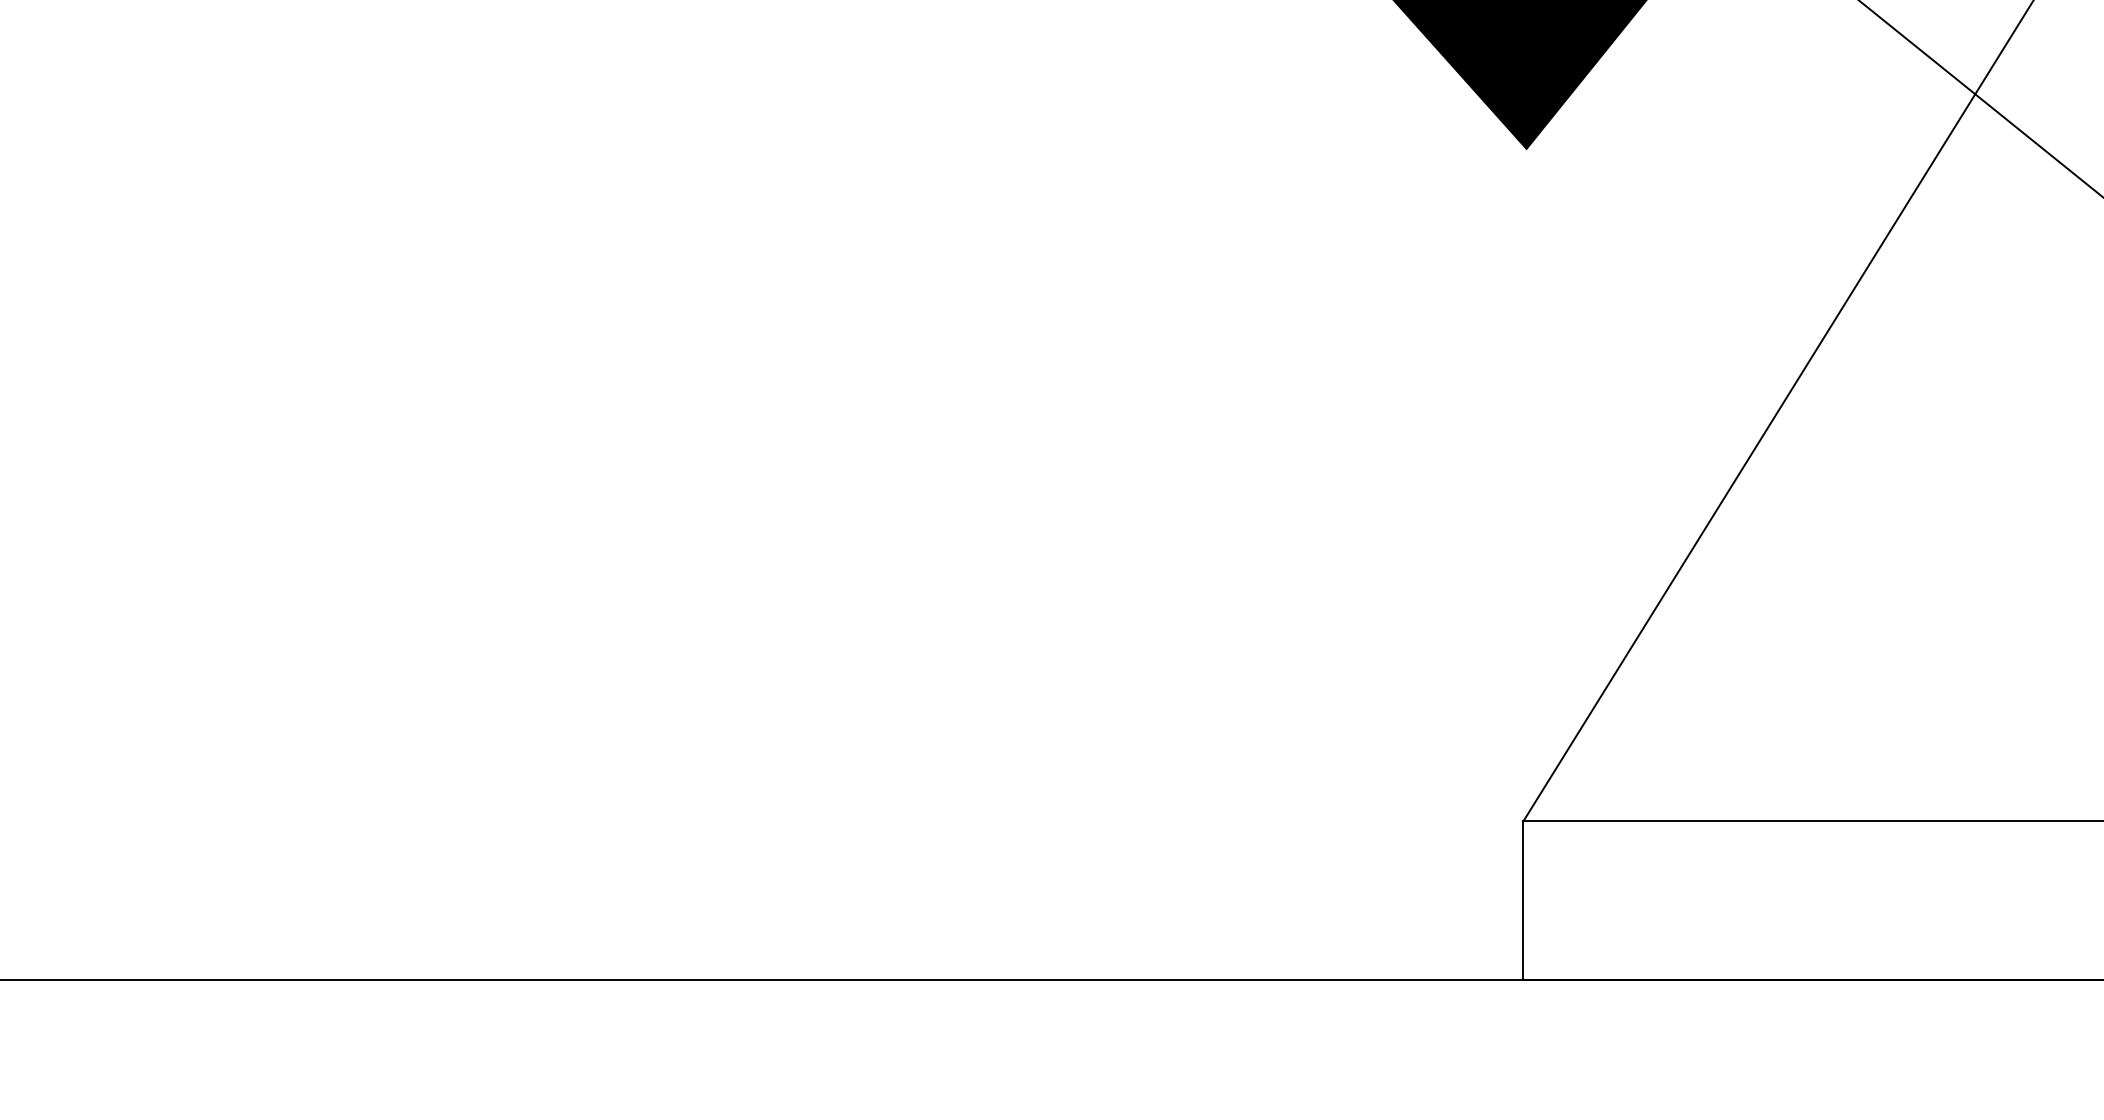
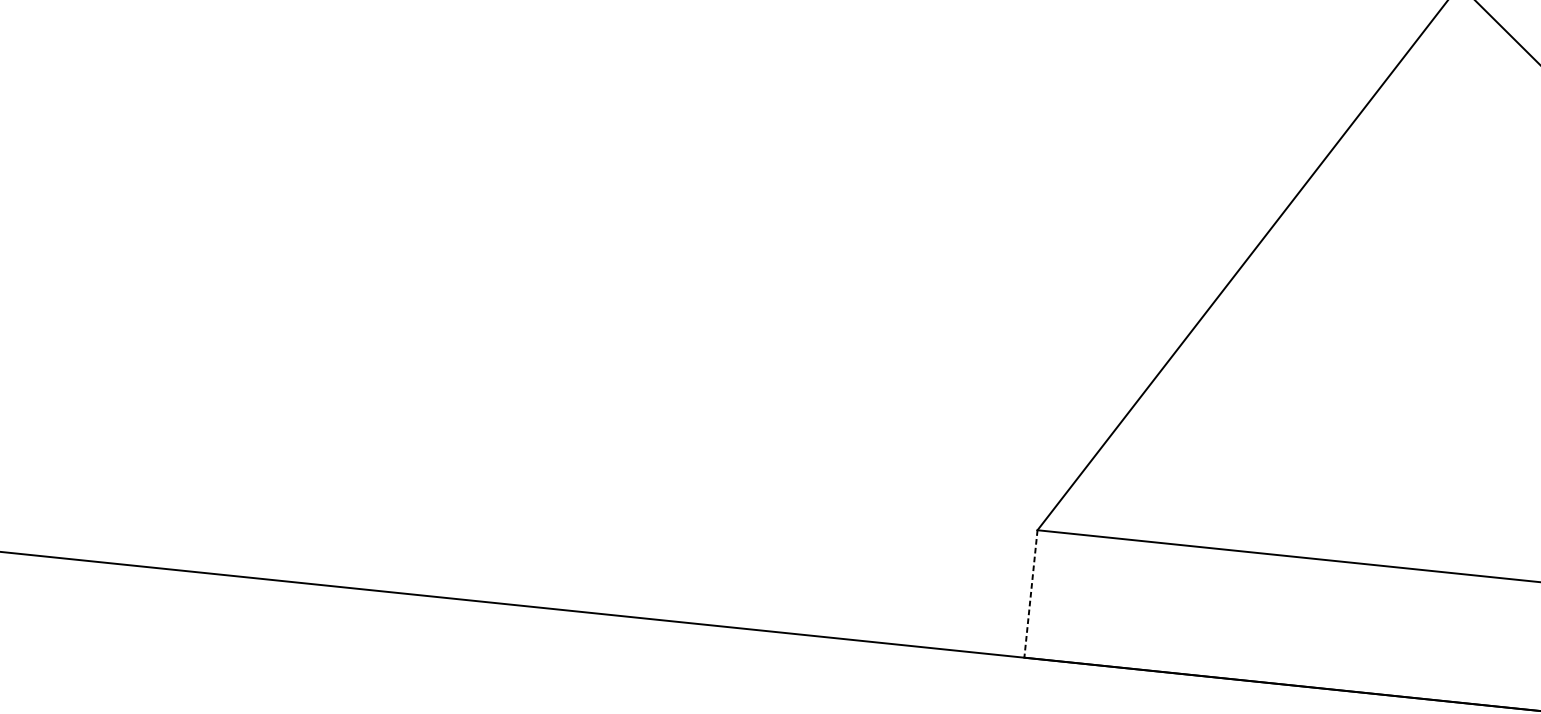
line: (1523, 900) -> (1031, 593), solid -> dashed

